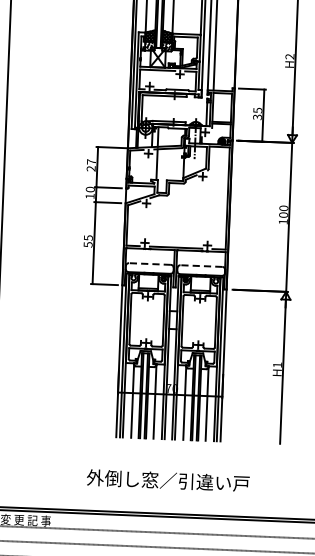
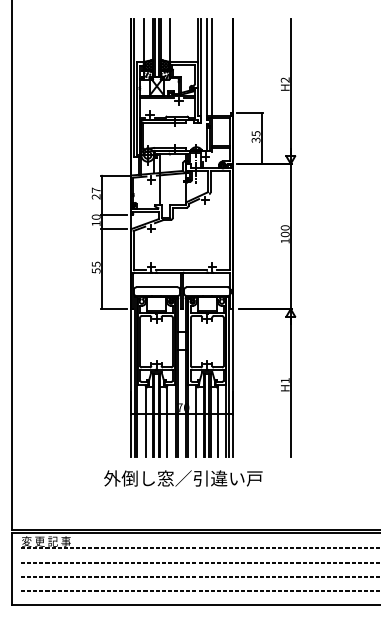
line: (149, 264) -> (156, 287), dashed -> solid
line: (200, 266) -> (206, 287), dashed -> solid
text: (168, 480) -> (183, 478), moved

